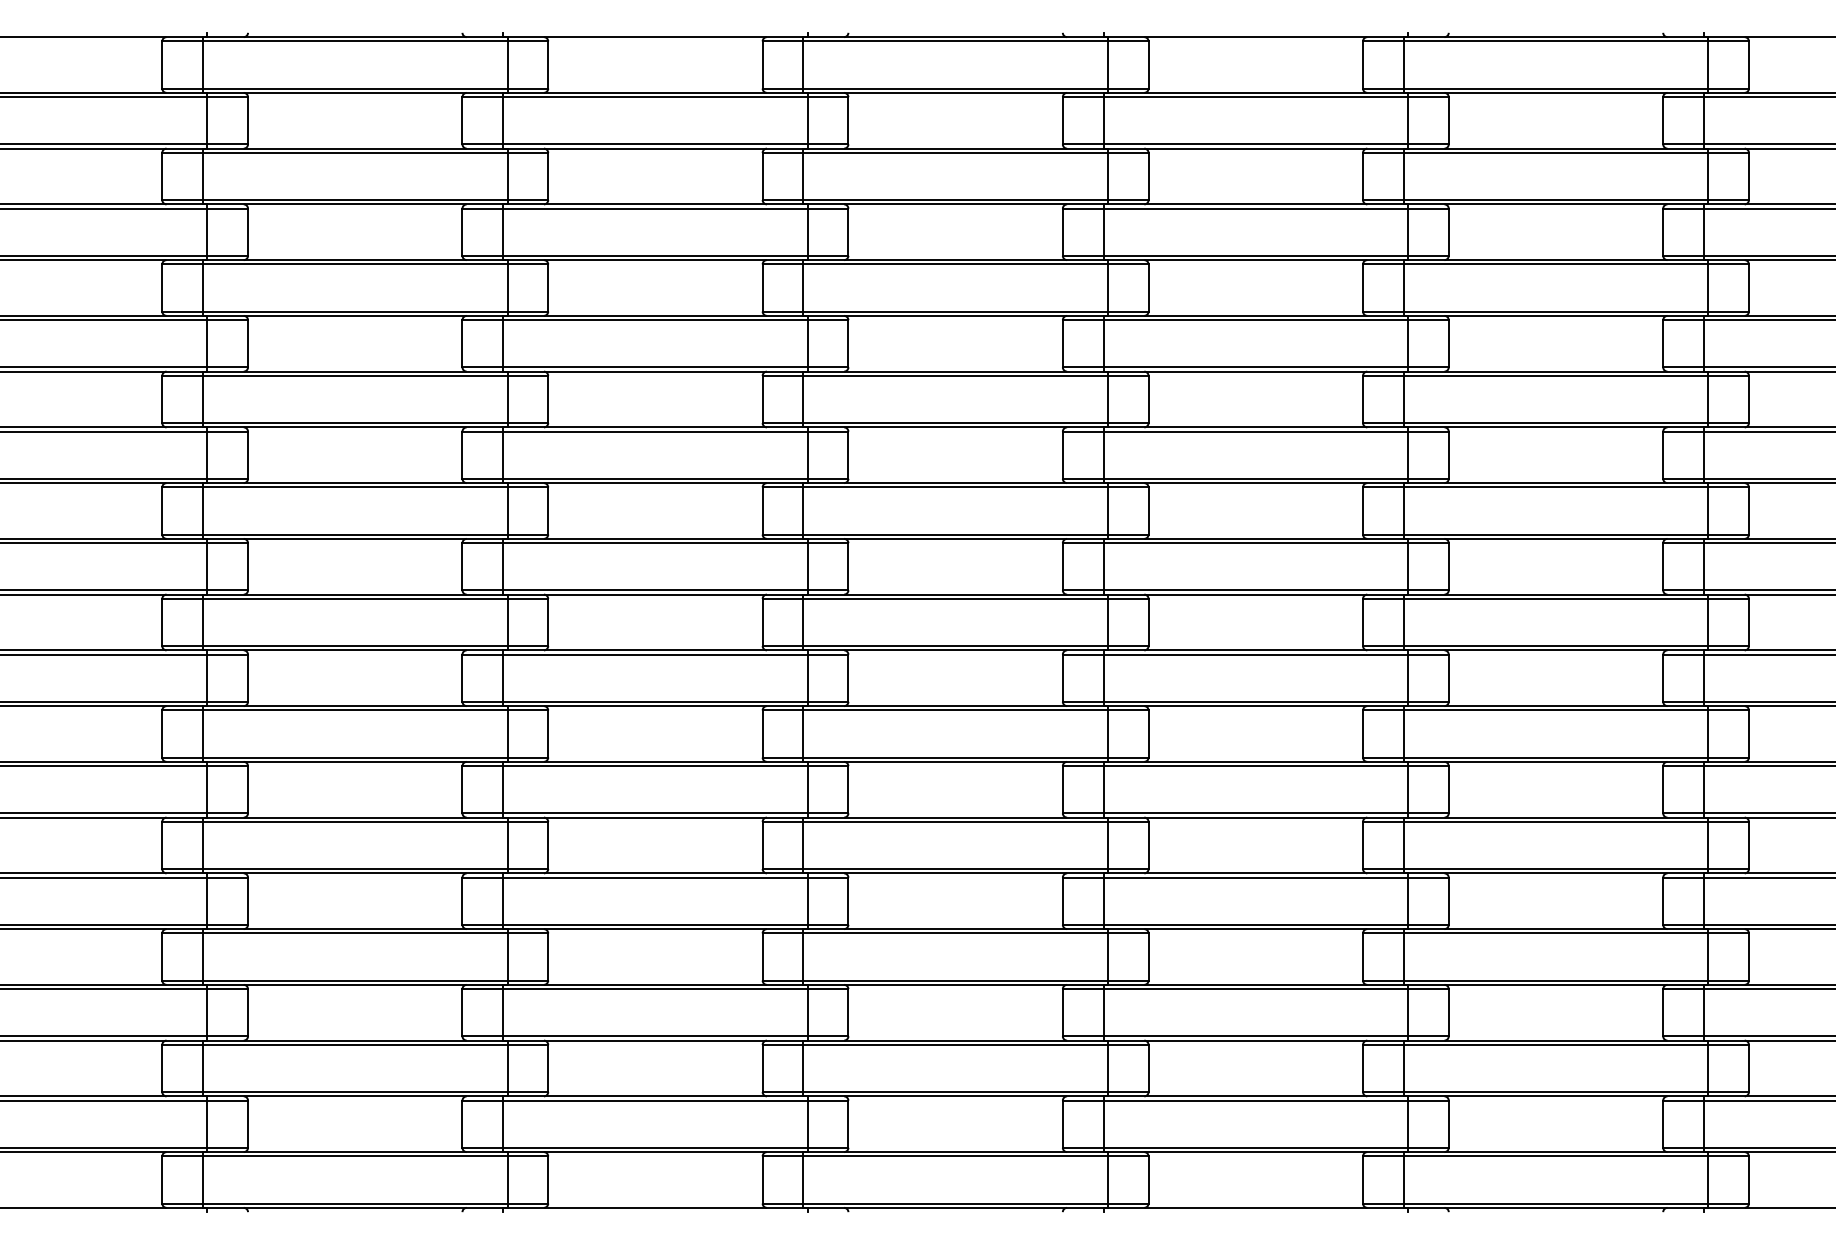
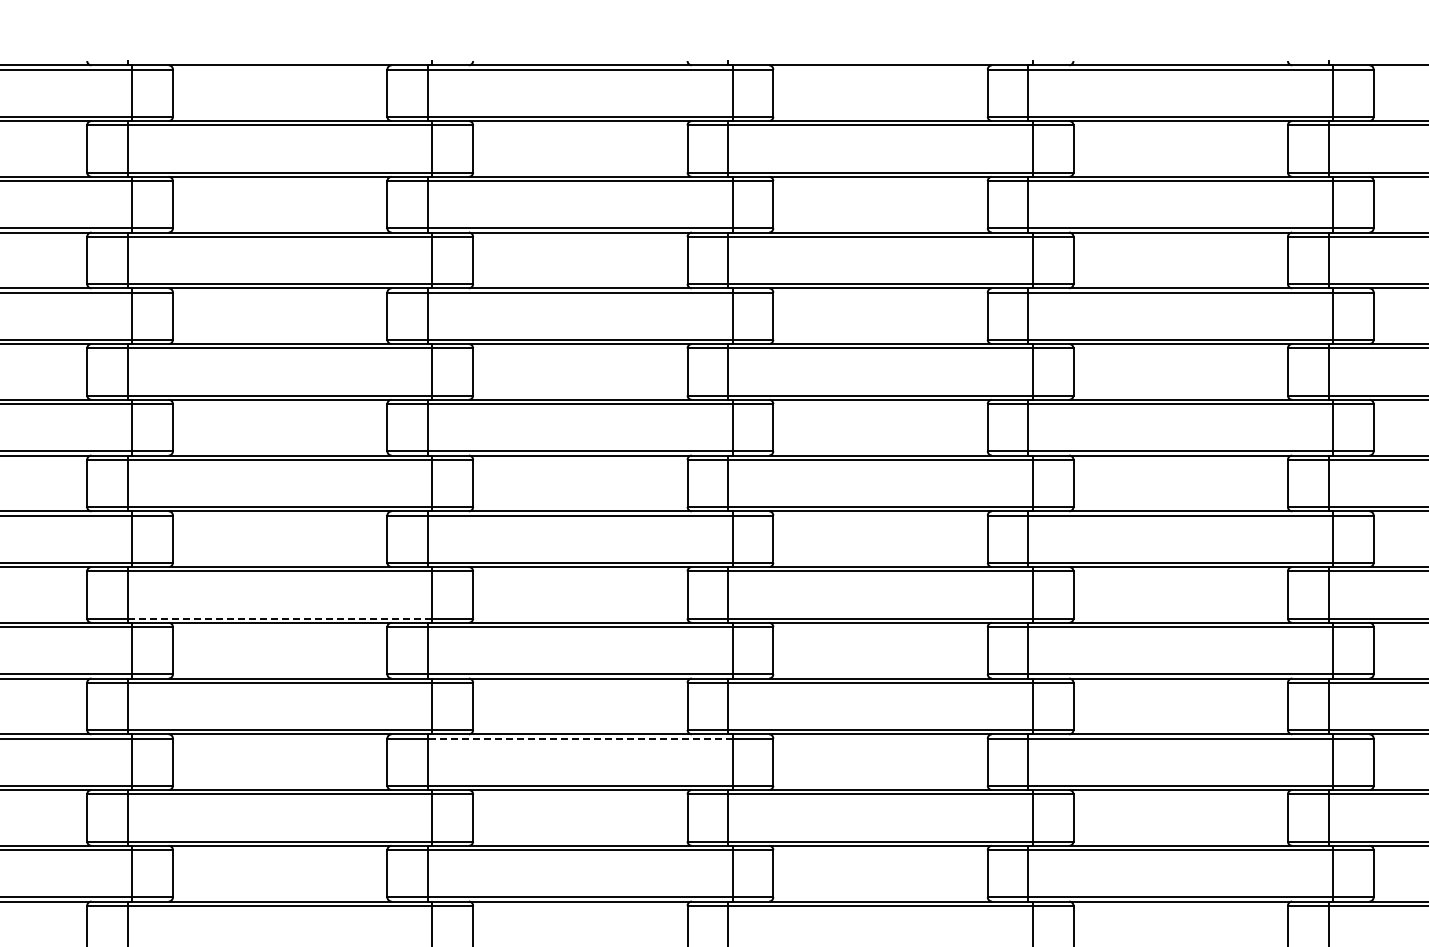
line: (655, 590) -> (280, 618), solid -> dashed
line: (955, 710) -> (580, 738), solid -> dashed

